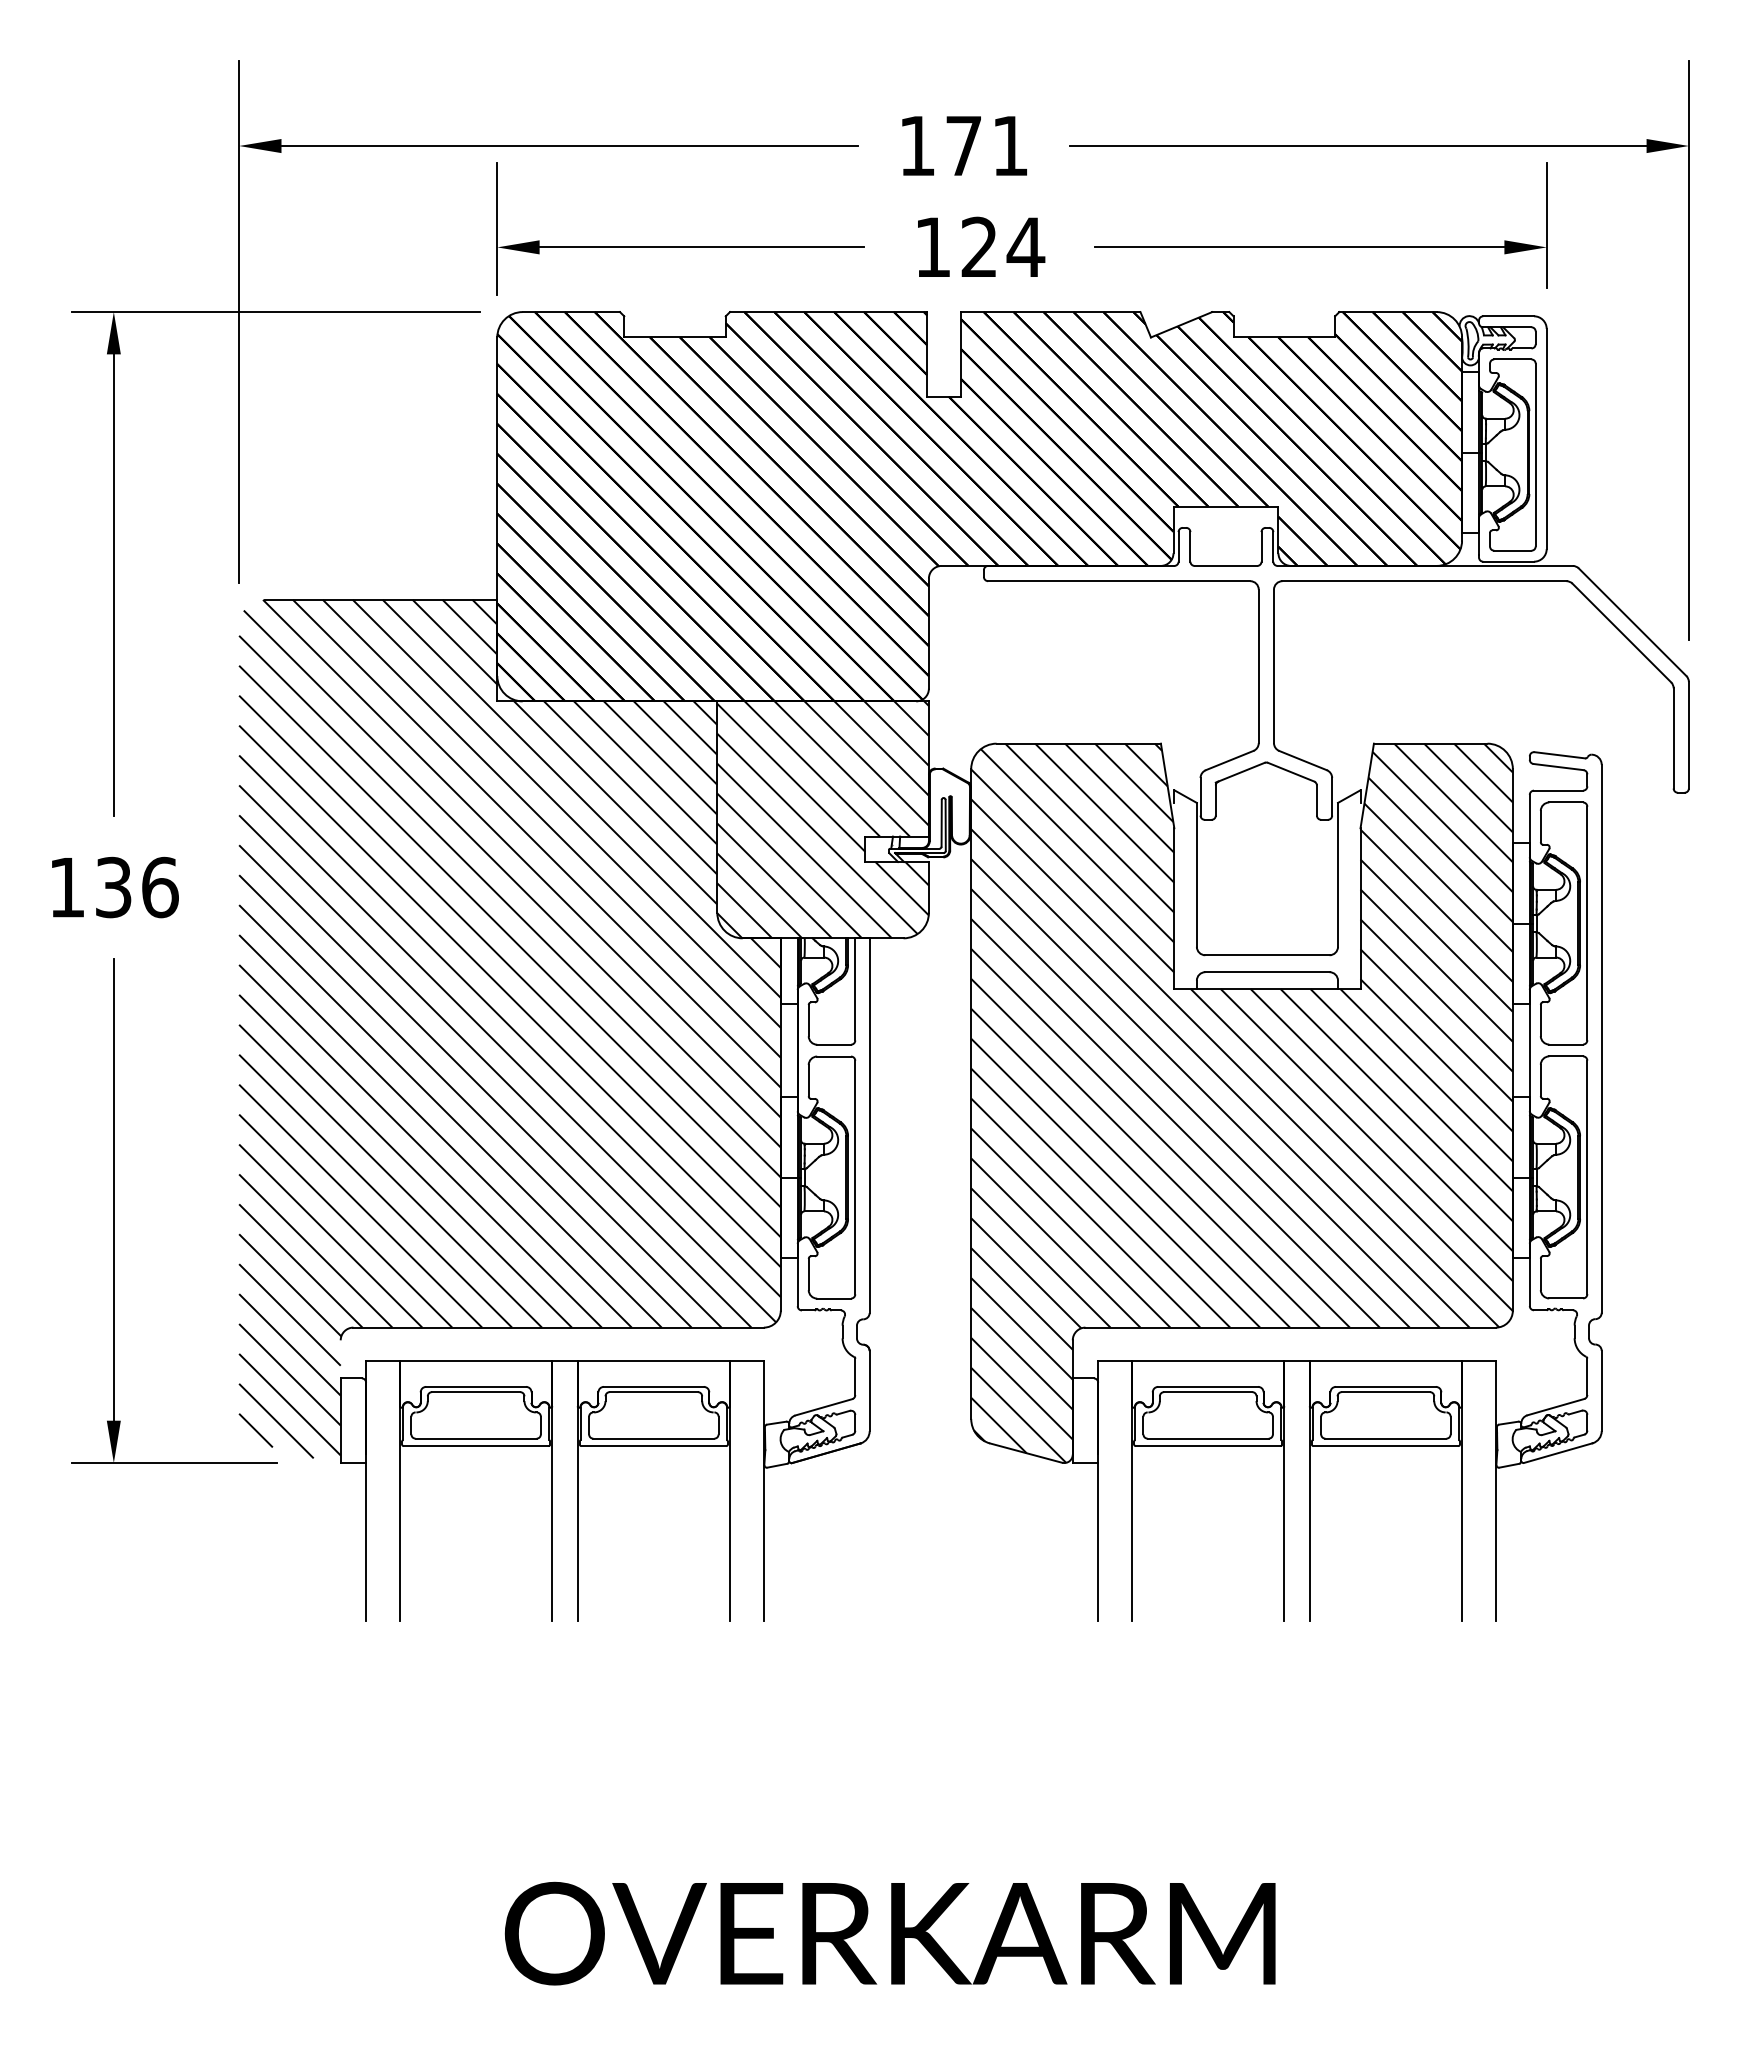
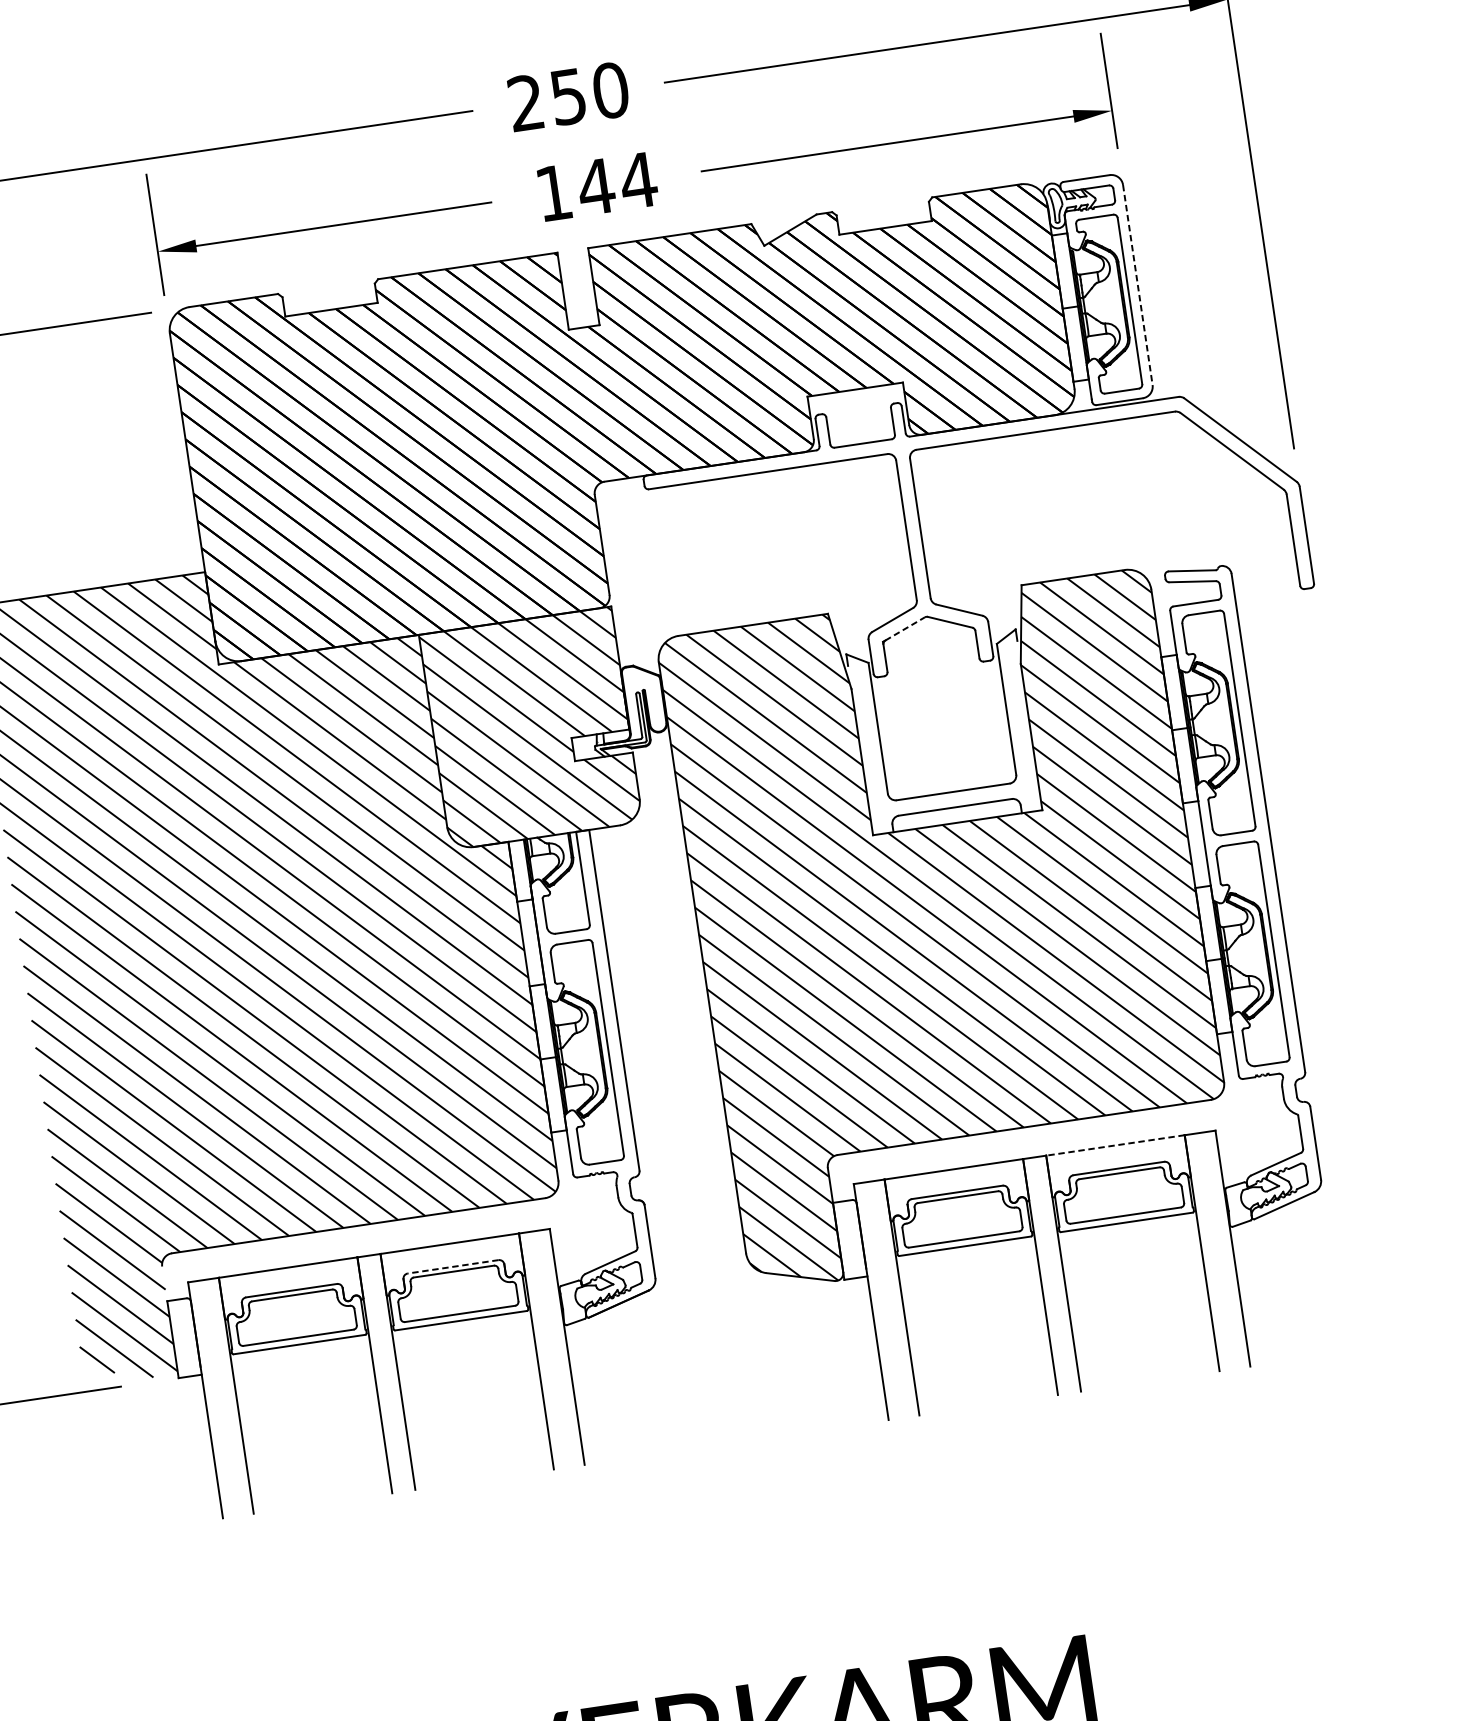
text: (963, 145) -> (568, 96), 171 -> 250
text: (979, 246) -> (596, 186), 124 -> 144
line: (1546, 439) -> (1137, 285), solid -> dashed
line: (1241, 772) -> (905, 629), solid -> dashed
line: (1385, 1361) -> (1115, 1145), solid -> dashed
line: (653, 1386) -> (452, 1266), solid -> dashed

